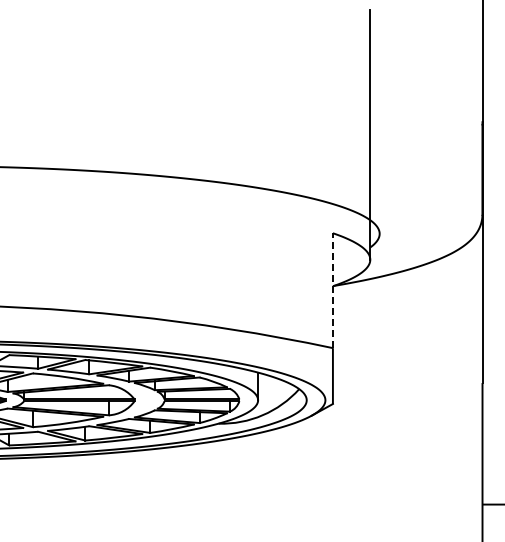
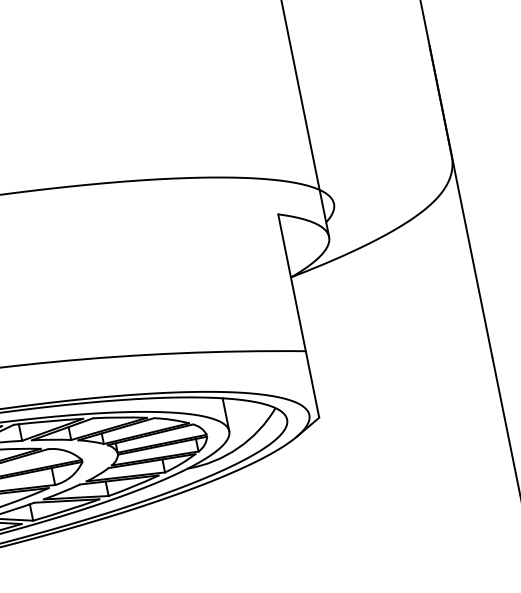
line: (332, 290) -> (291, 282), dashed -> solid

